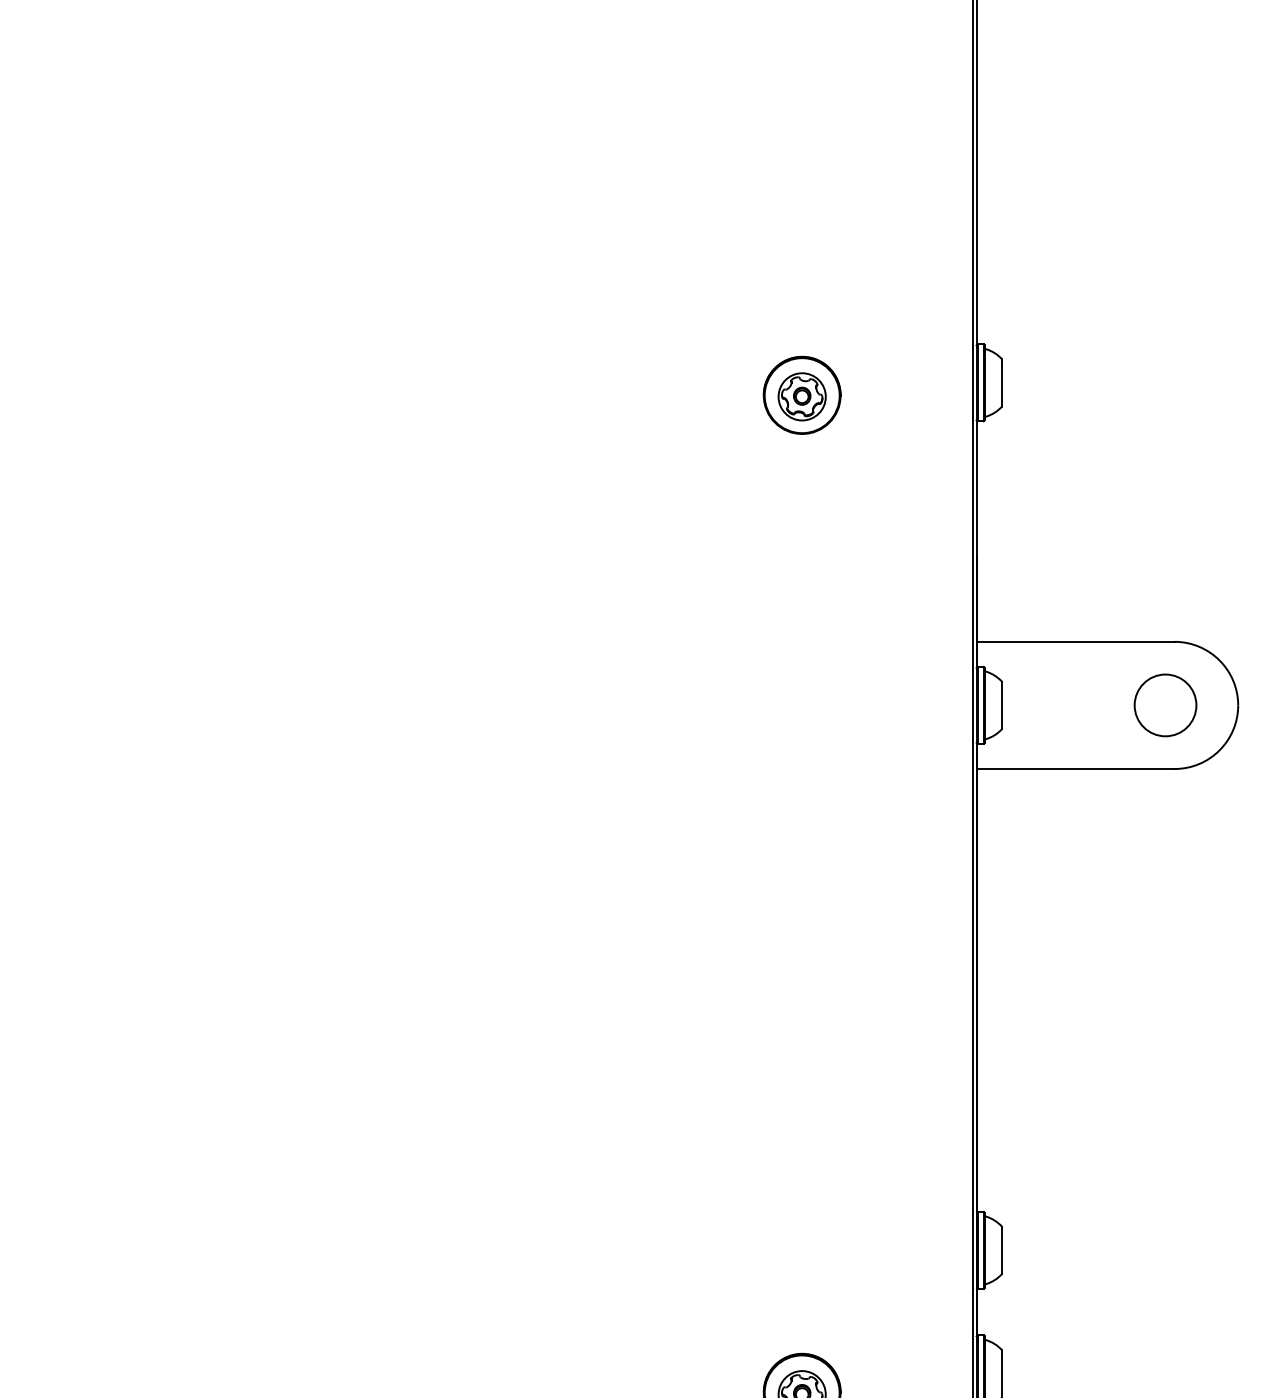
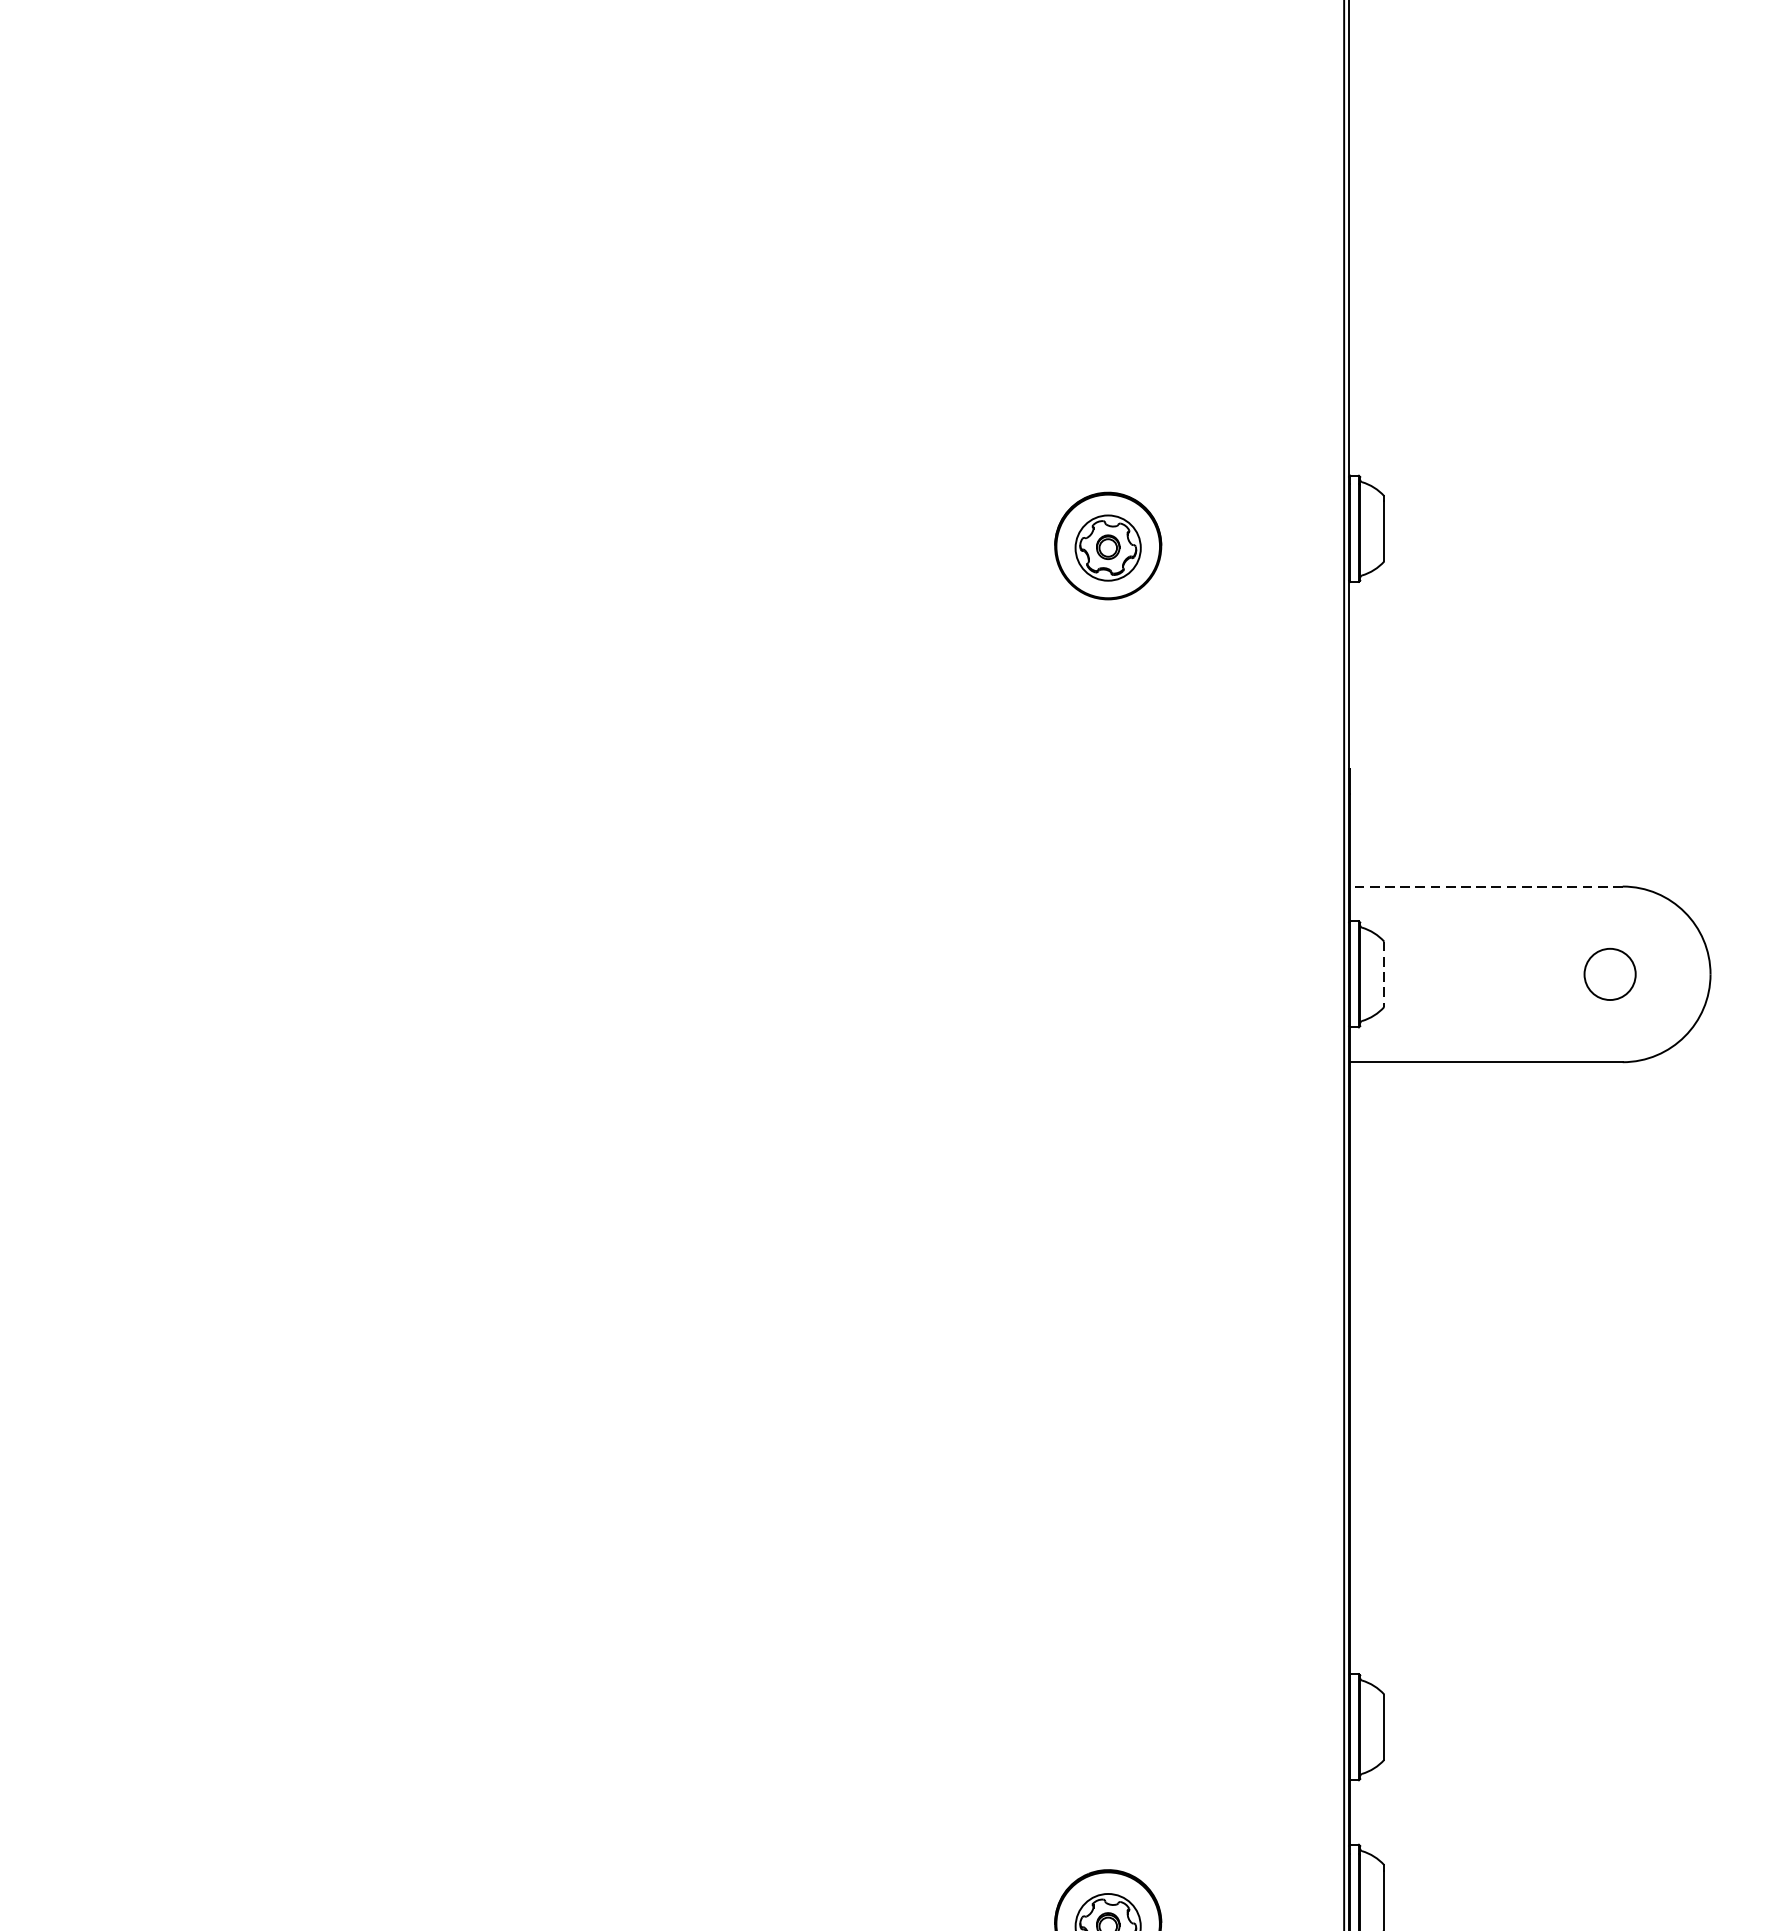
line: (1075, 641) -> (1485, 886), solid -> dashed
line: (1002, 705) -> (1384, 974), solid -> dashed
circle: (1165, 705) -> (1610, 974), size x0.6

